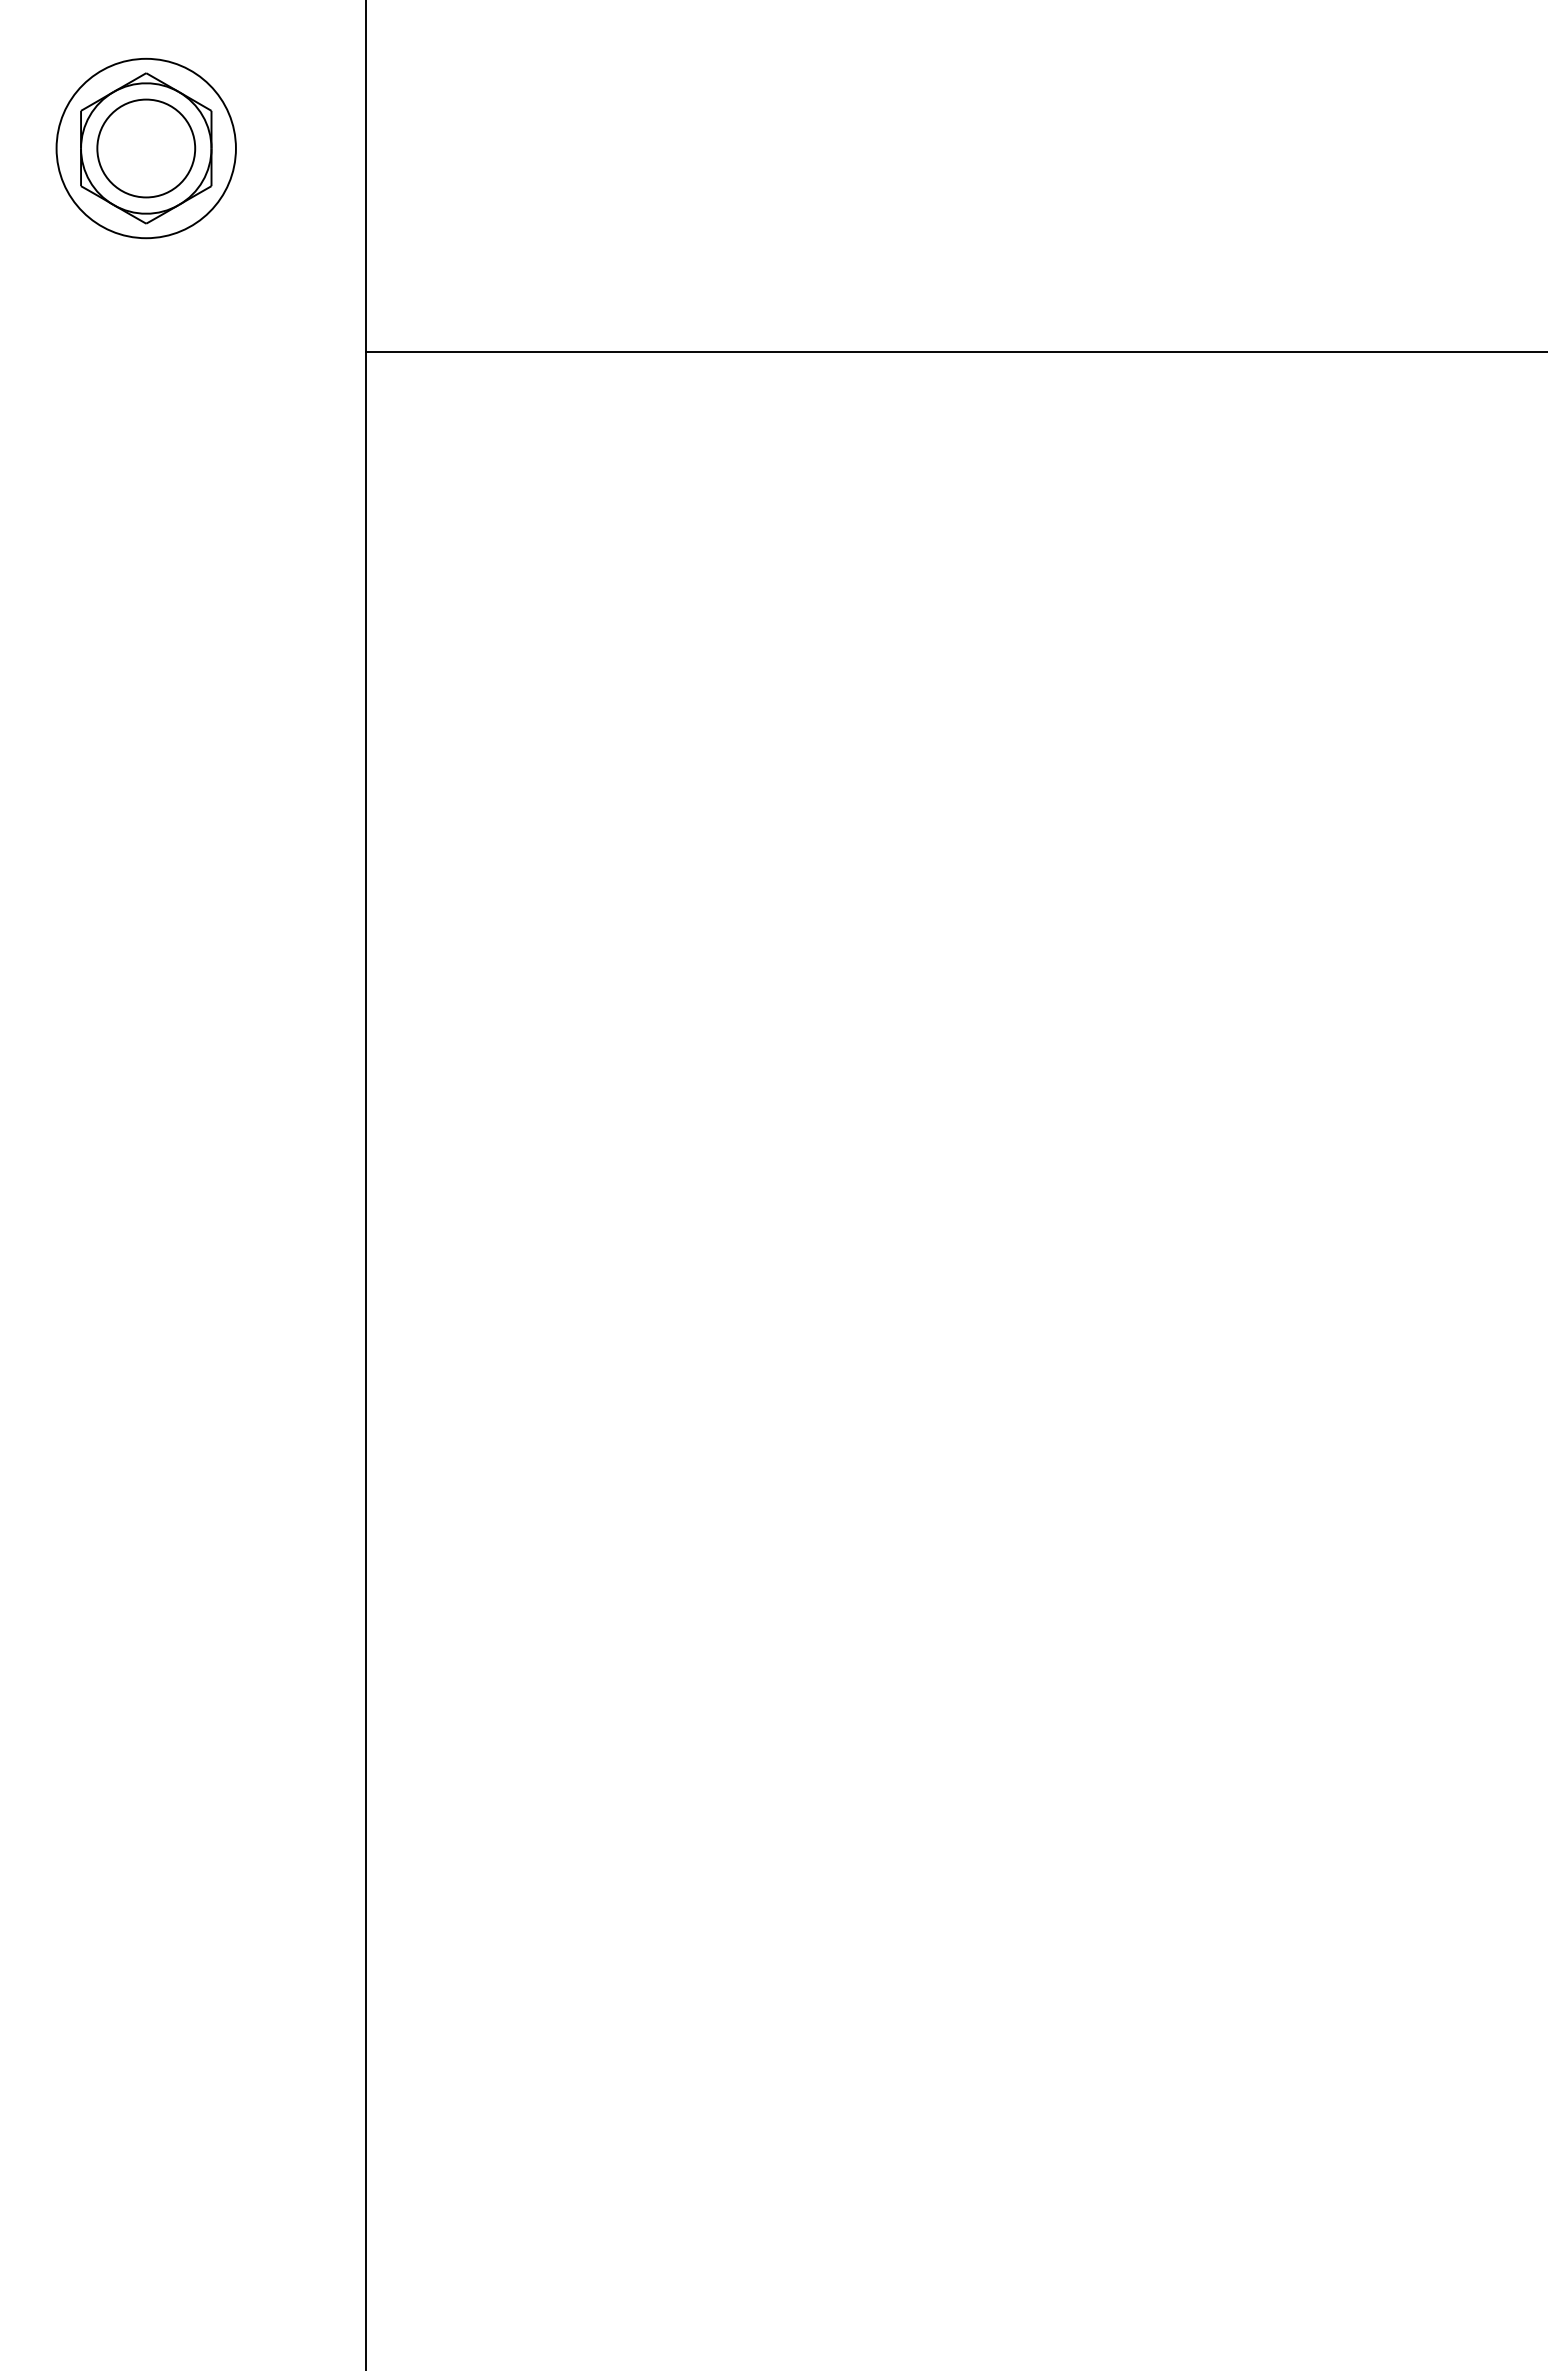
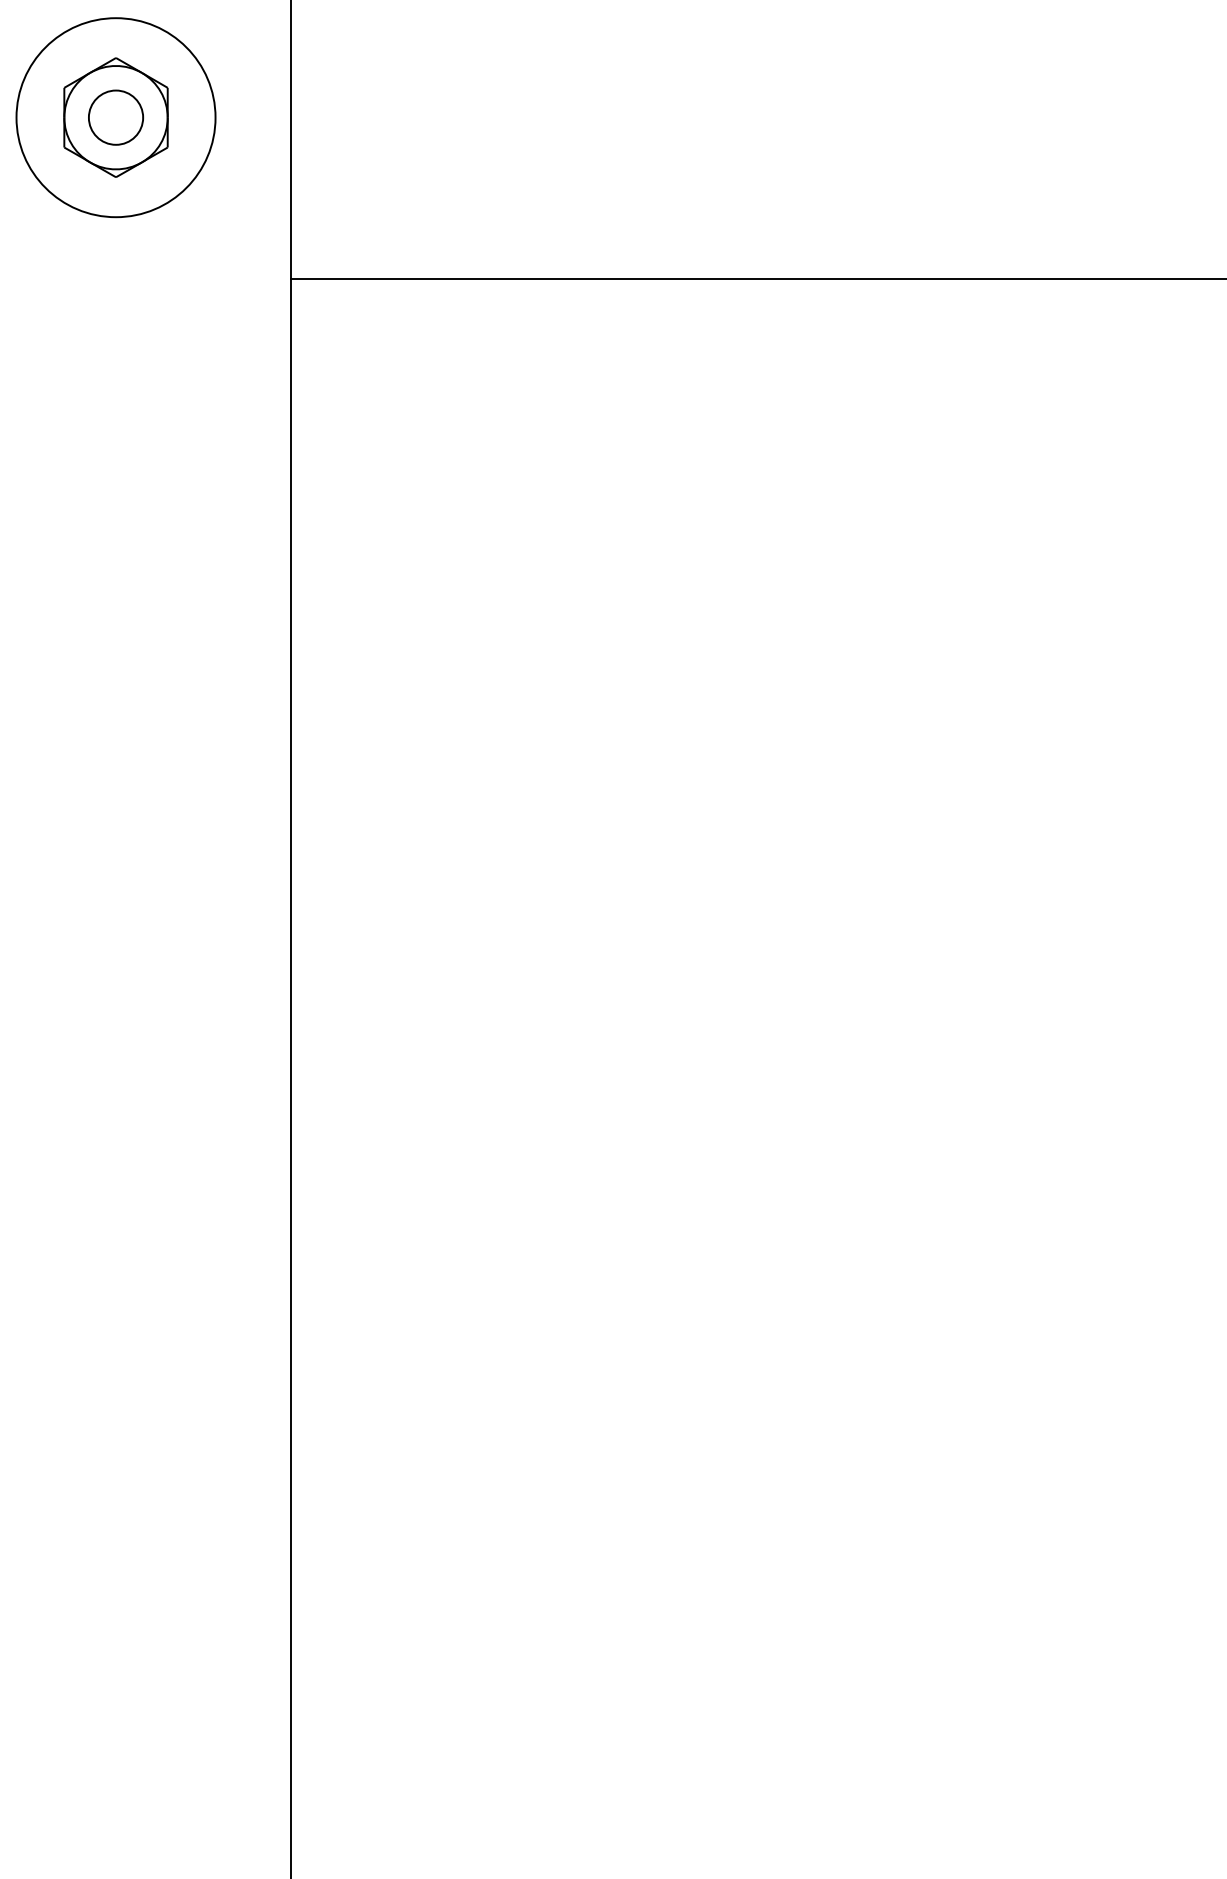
circle: (145, 148) -> (115, 117), size x1.4
circle: (146, 148) -> (116, 117), size x0.7

